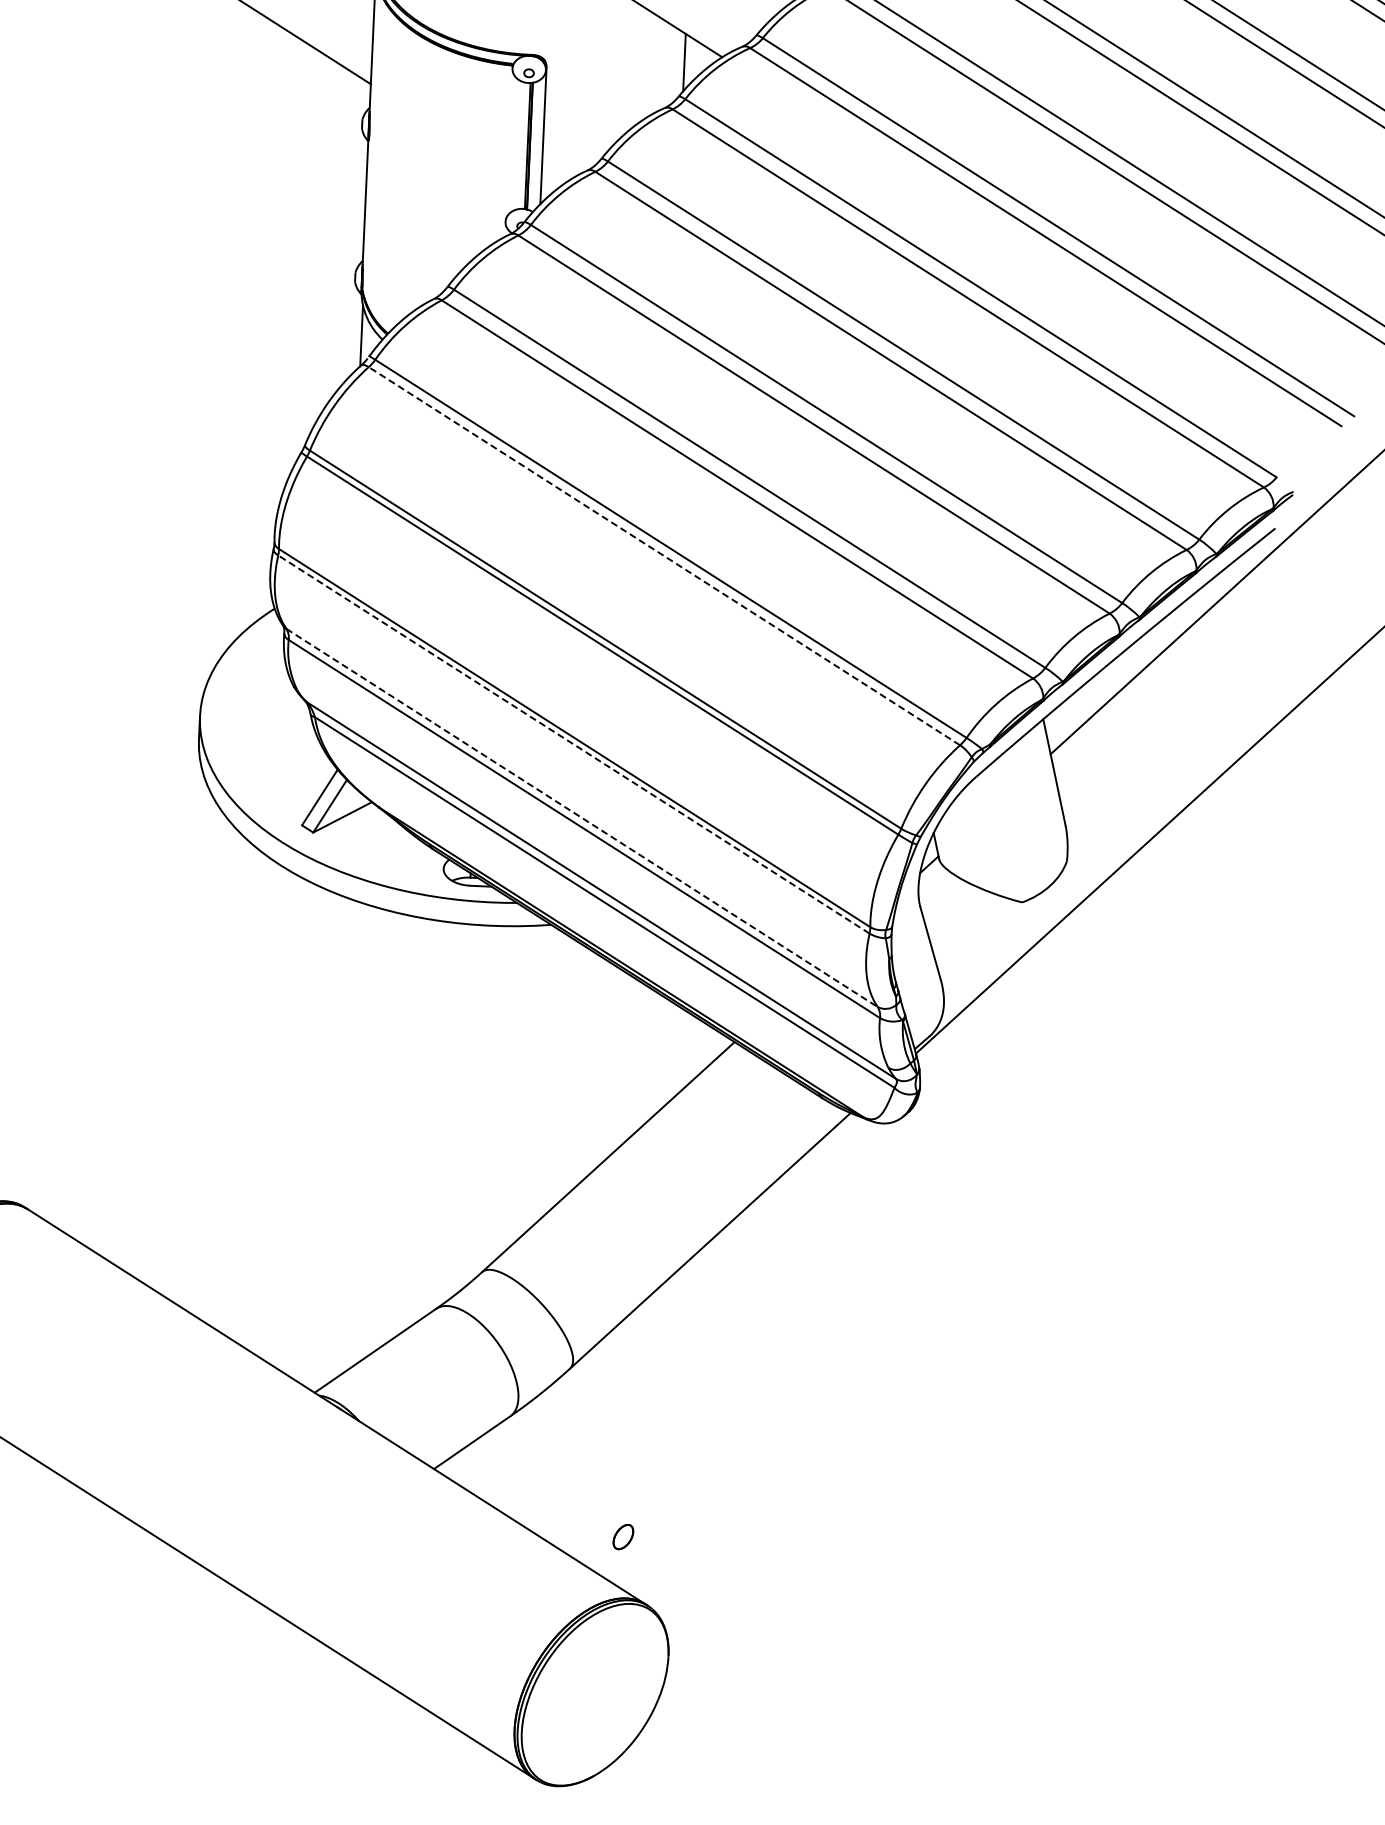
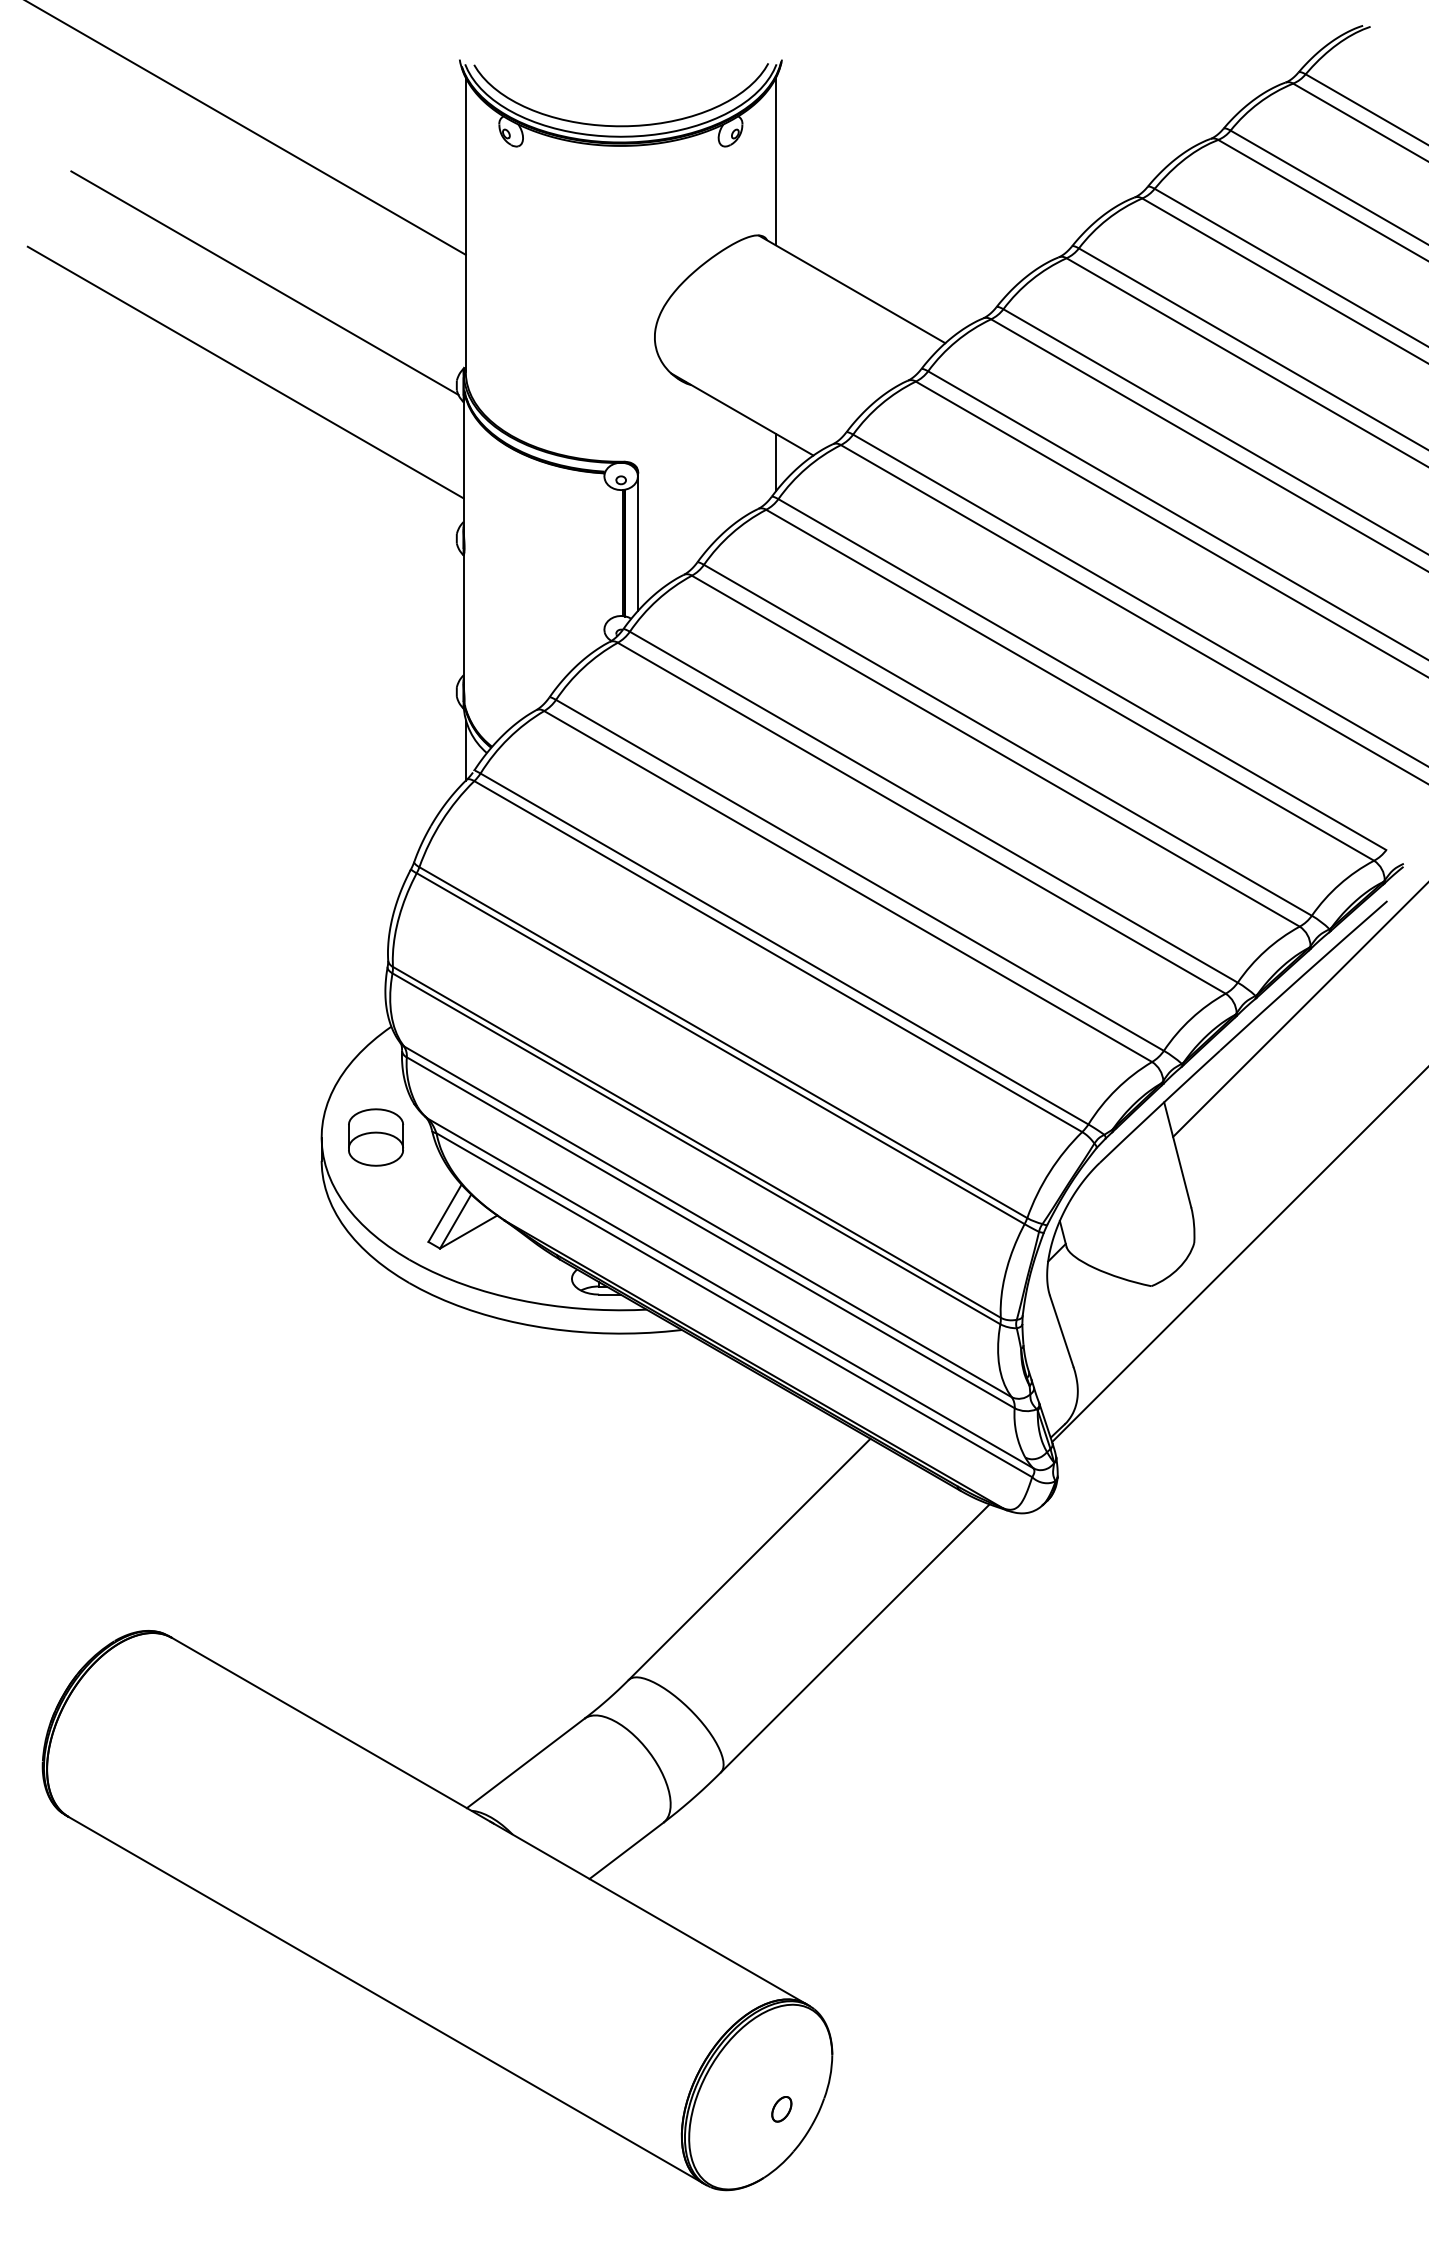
line: (664, 556) -> (778, 956), dashed -> solid
part: (254, 718) -> (376, 1137), added
line: (574, 744) -> (696, 1148), dashed -> solid
line: (581, 817) -> (707, 1221), dashed -> solid
part: (623, 1537) -> (781, 2109), moved

